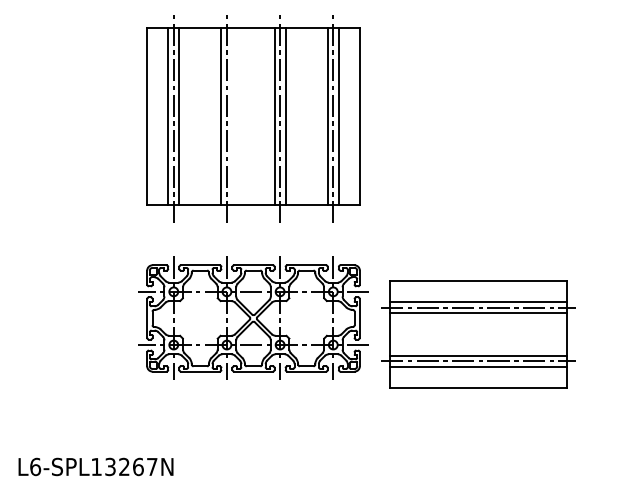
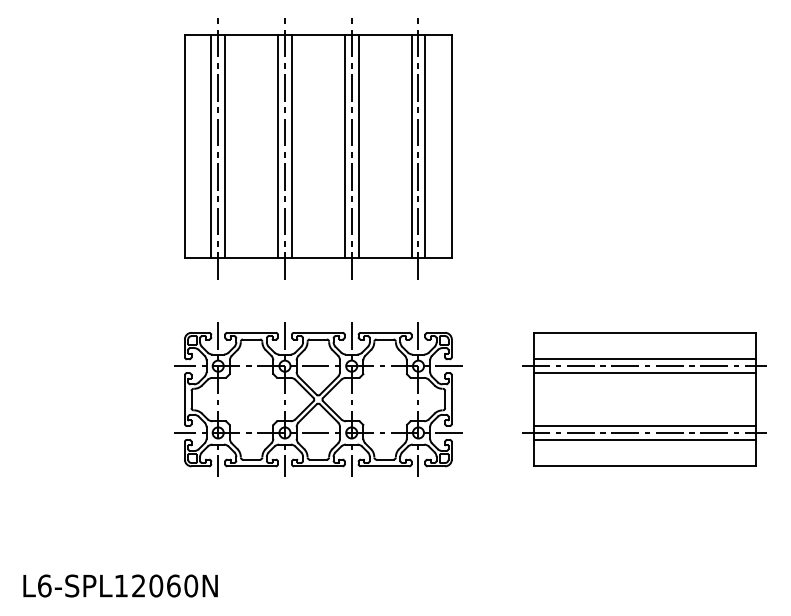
line: (232, 116) -> (291, 146), added
part: (478, 334) -> (644, 399), moved
text: (131, 466) -> (165, 585), L6-SPL13267N -> L6-SPL12060N

